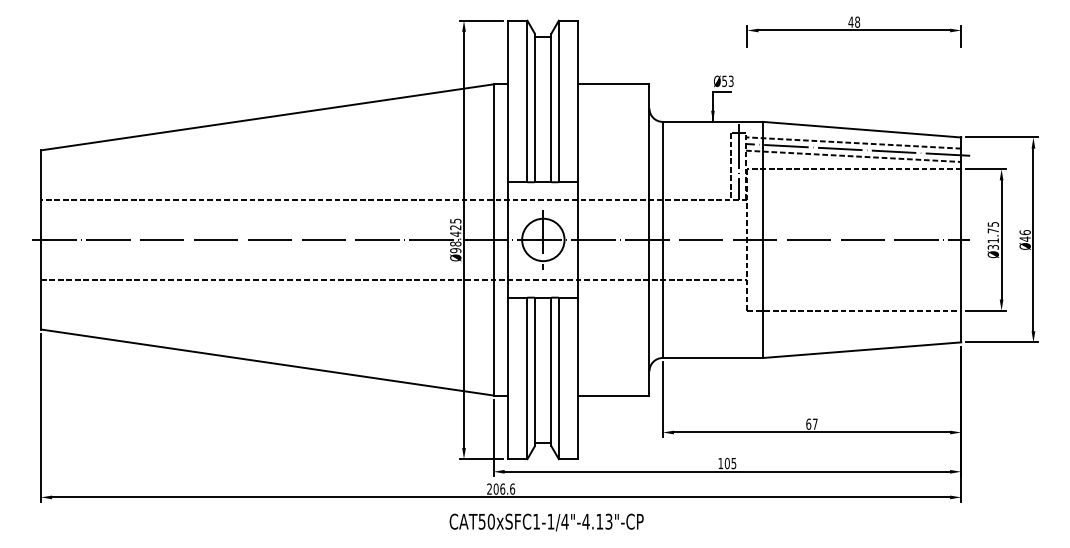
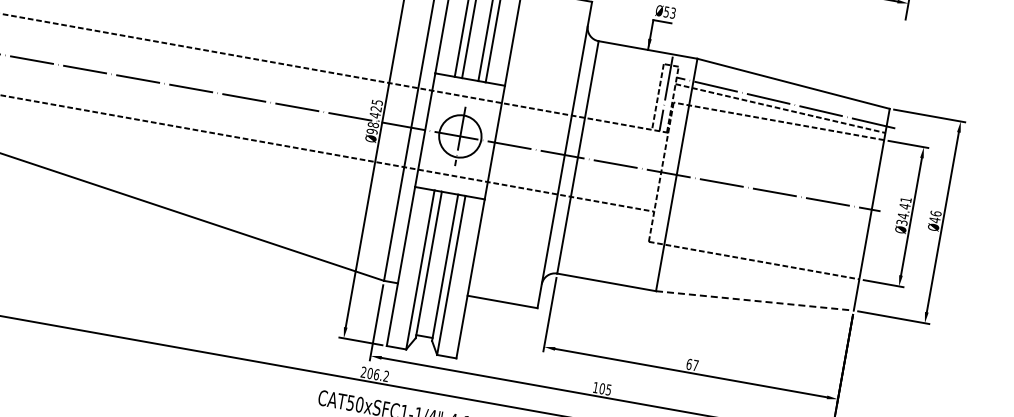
line: (853, 142) -> (782, 94), removed
text: (993, 232) -> (904, 208), Ø31.75 -> Ø34.41
line: (862, 350) -> (755, 301), solid -> dashed
text: (512, 488) -> (386, 375), 206.6 -> 206.2

